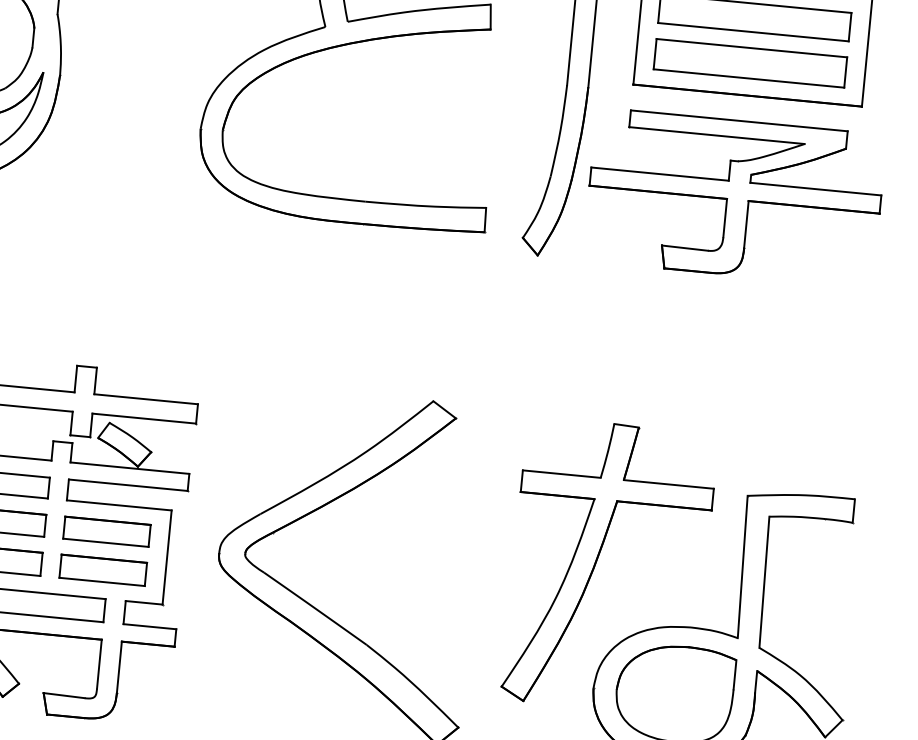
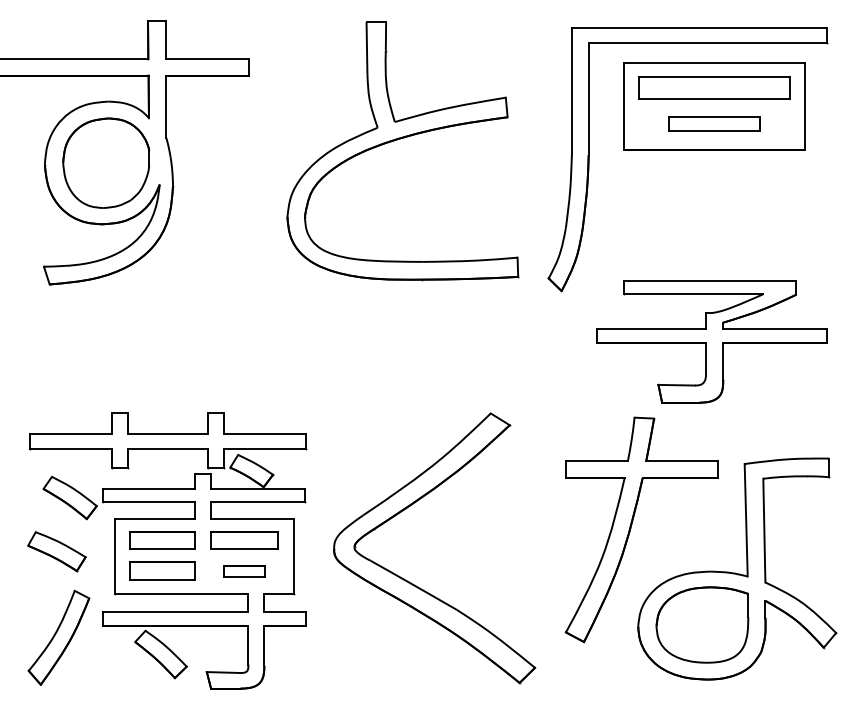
part: (750, 62) -> (714, 123), size x0.6
part: (734, 197) -> (711, 341), moved
part: (103, 569) -> (244, 570), size x0.6

